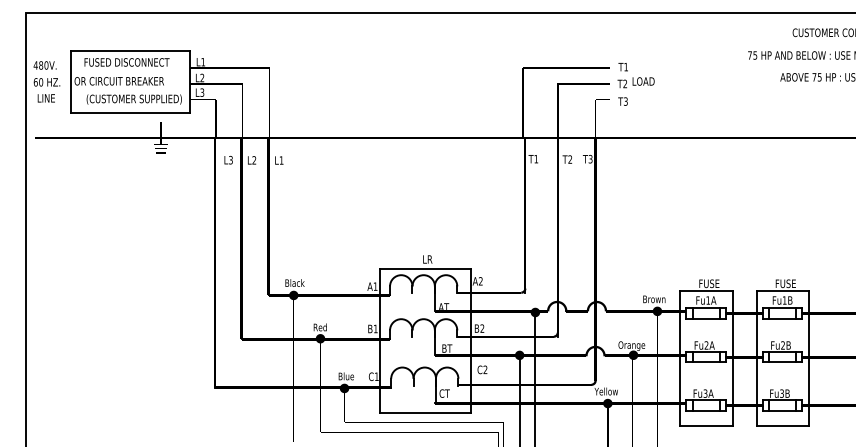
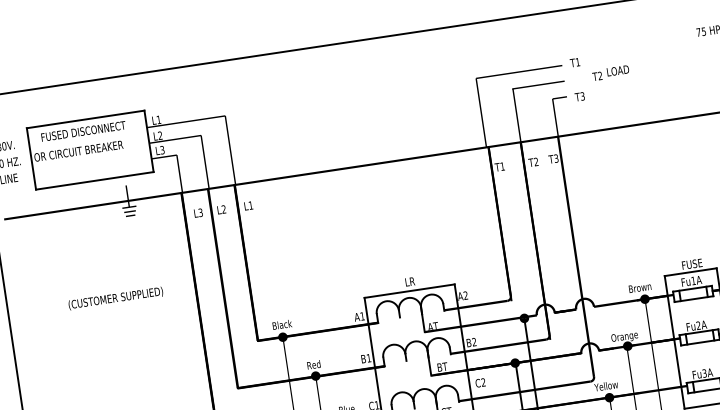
text: (635, 82) -> (610, 72), moved
text: (133, 99) -> (115, 298), moved

